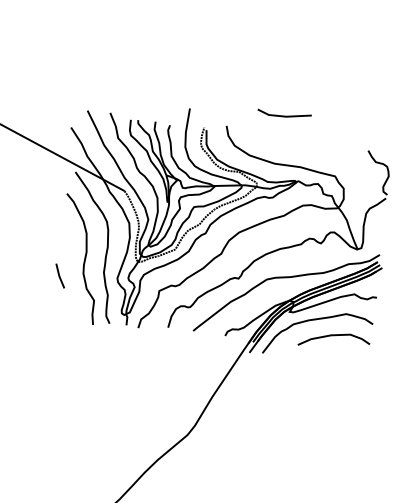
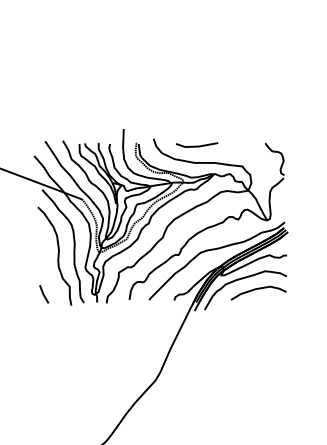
line: (284, 115) -> (197, 145), moved
line: (60, 276) -> (44, 294), moved

